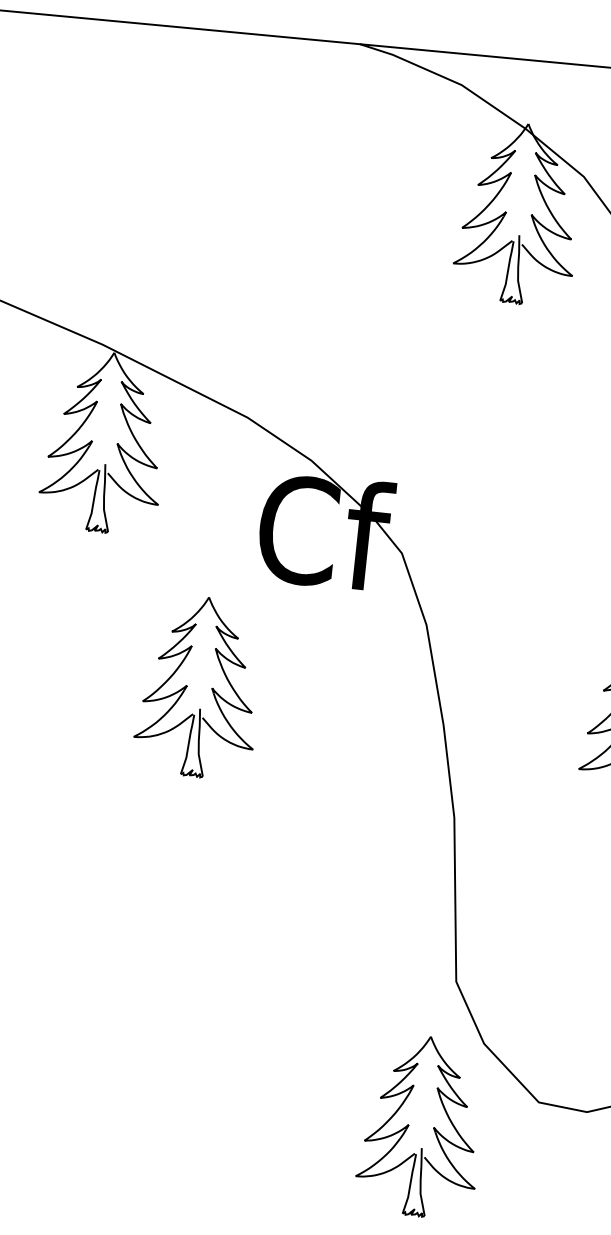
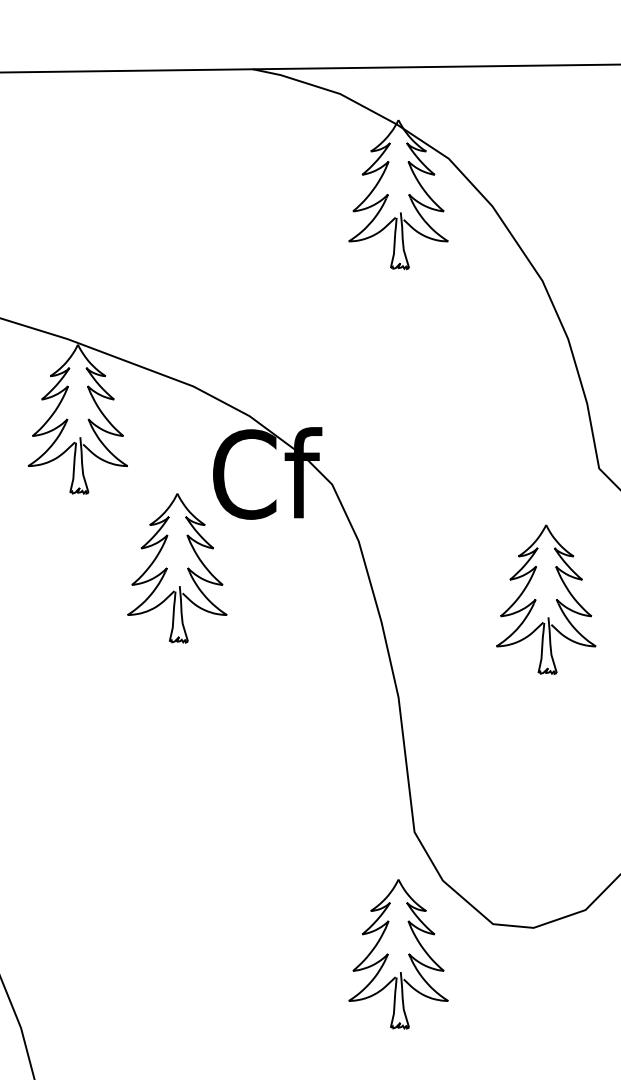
part: (199, 687) -> (177, 568), moved

